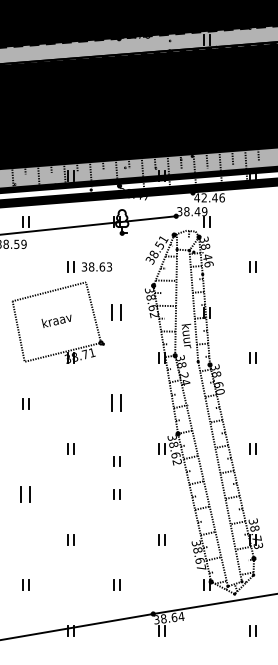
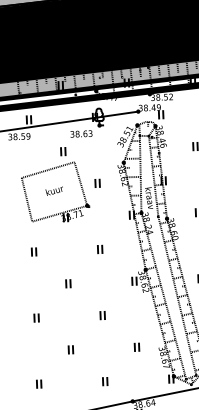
text: (209, 197) -> (161, 97), 42.46 -> 38.52
text: (96, 266) -> (81, 133), moved
part: (116, 312) -> (97, 183), size x0.62
text: (56, 320) -> (54, 190), kraav -> kuur
text: (186, 335) -> (149, 198), kuur -> kraav
part: (116, 403) -> (100, 249), size x0.62
part: (116, 461) -> (101, 291), removed
part: (25, 494) -> (36, 318), size x0.62

